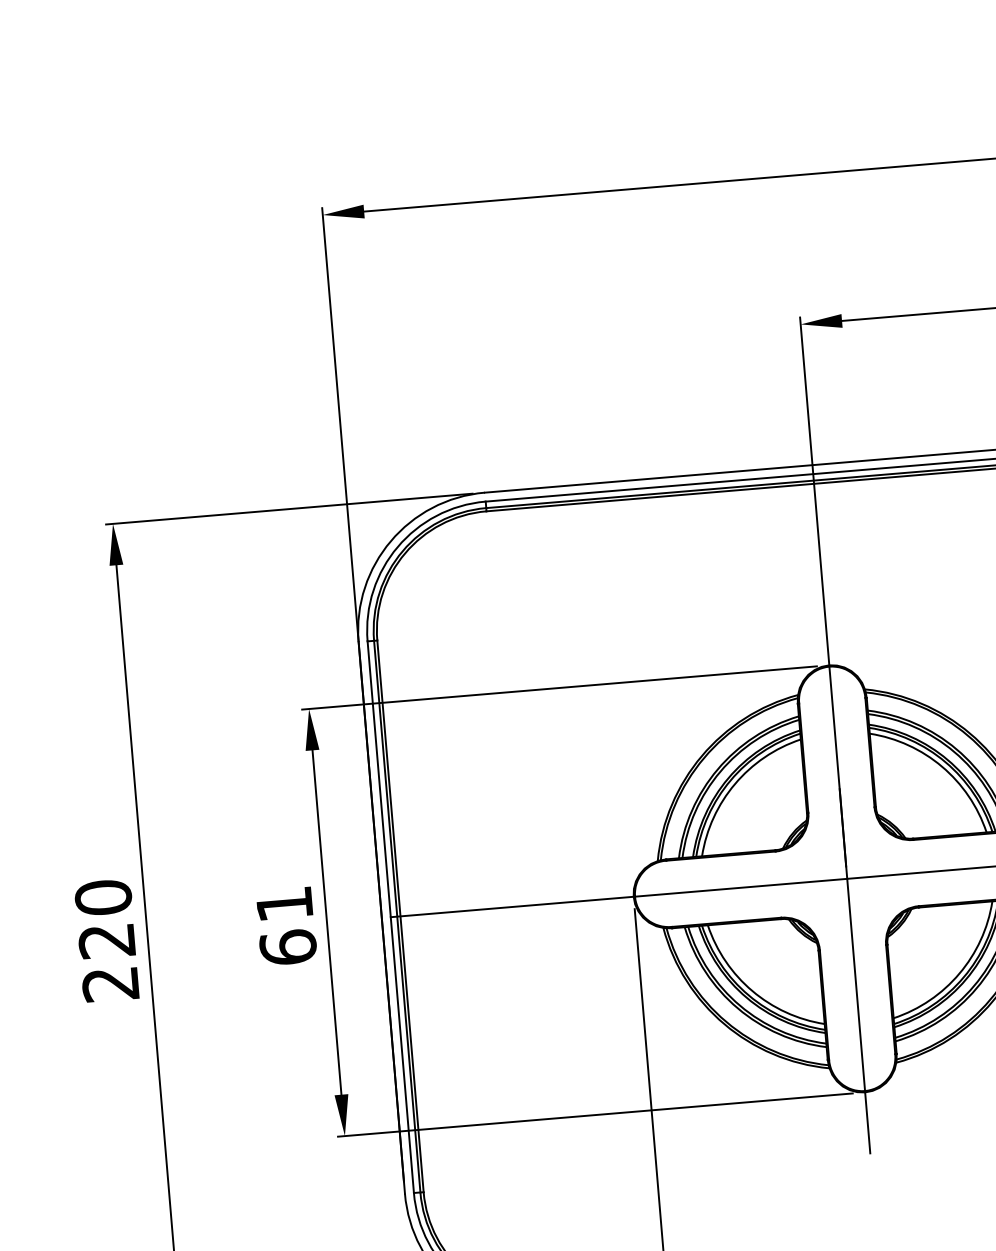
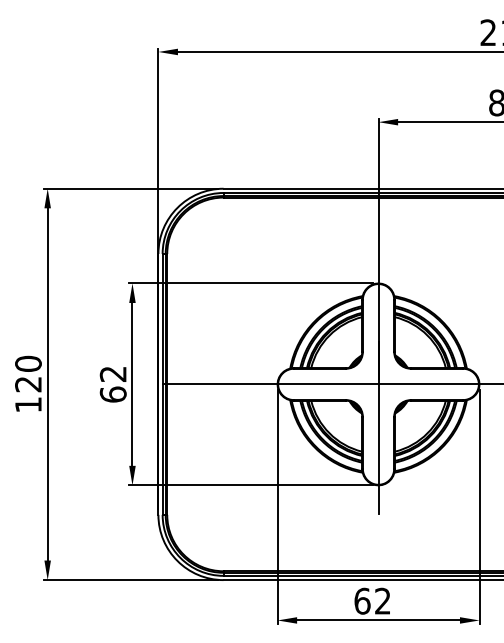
text: (282, 902) -> (112, 373), 61 -> 62
text: (110, 983) -> (28, 404), 220 -> 120

